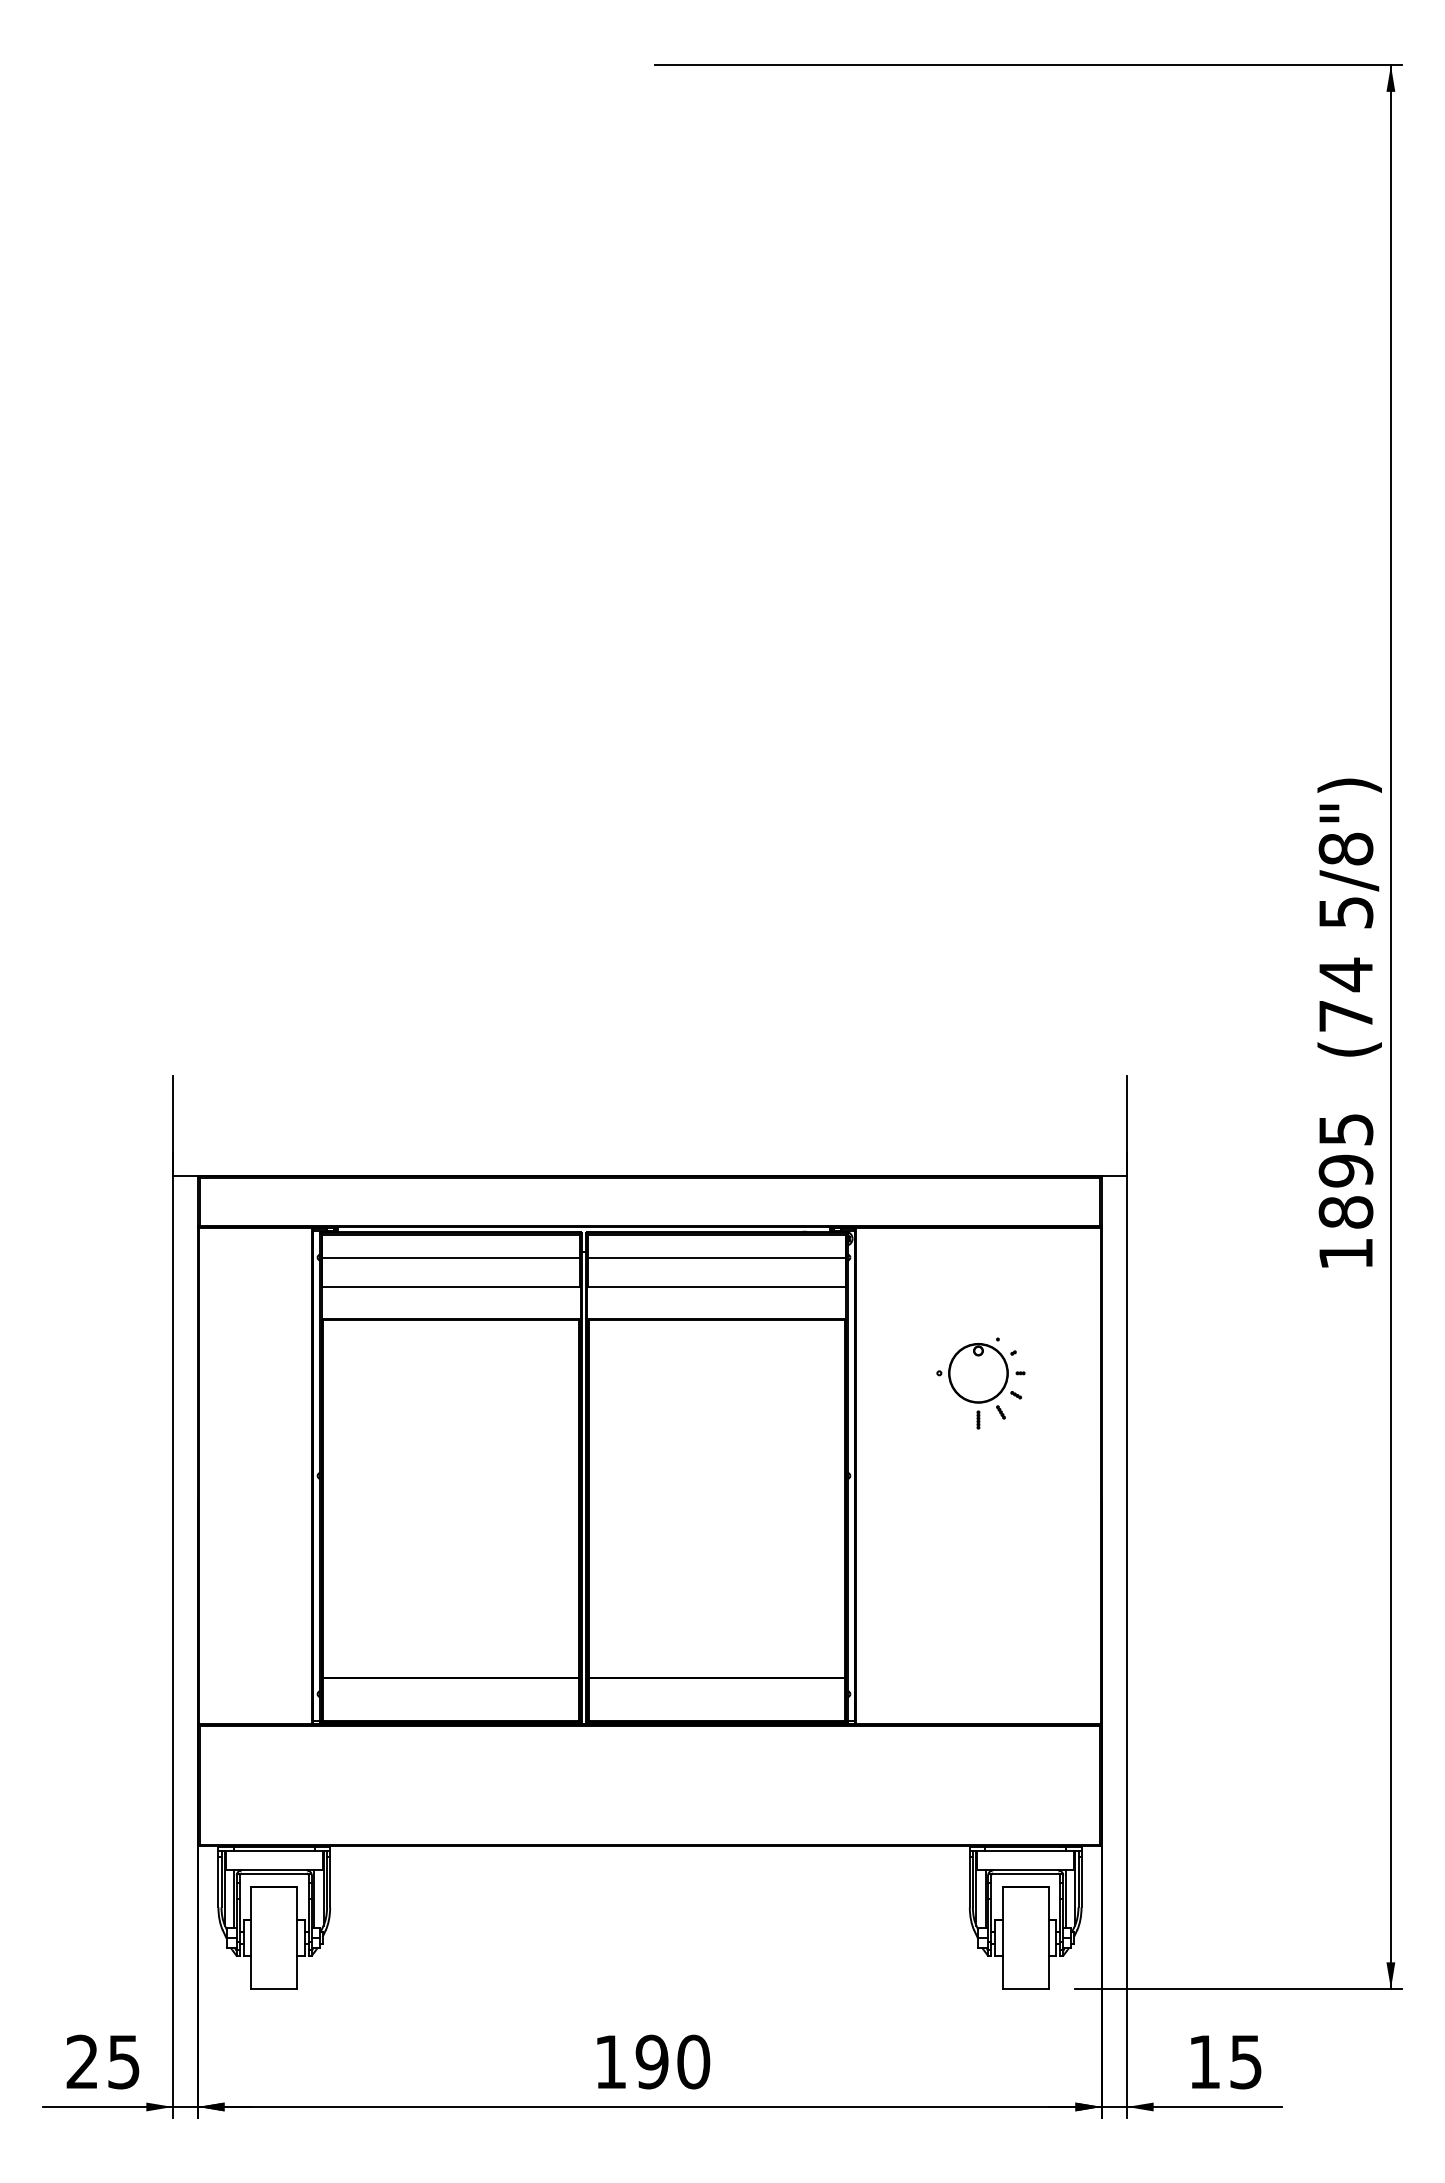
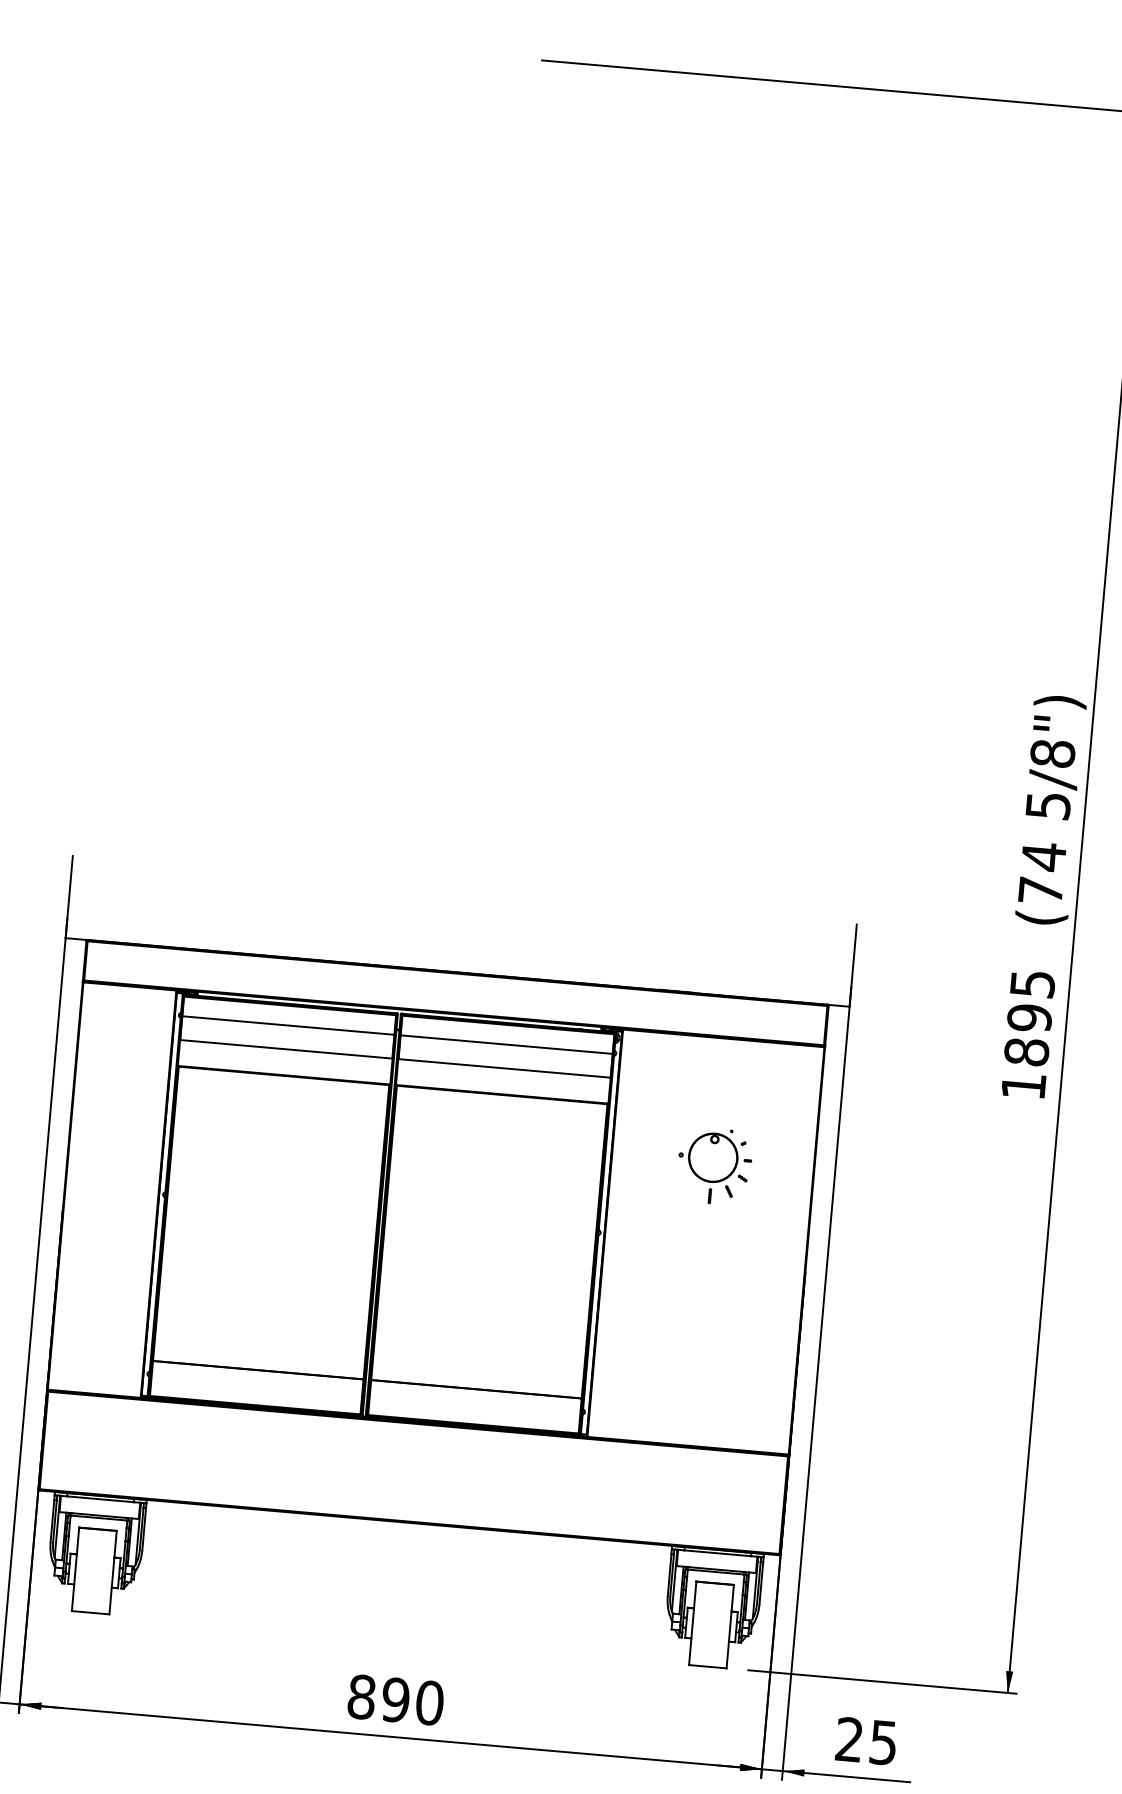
text: (610, 2061) -> (361, 1696), 190 -> 890
text: (1203, 2061) -> (848, 1739), 15 -> 25

